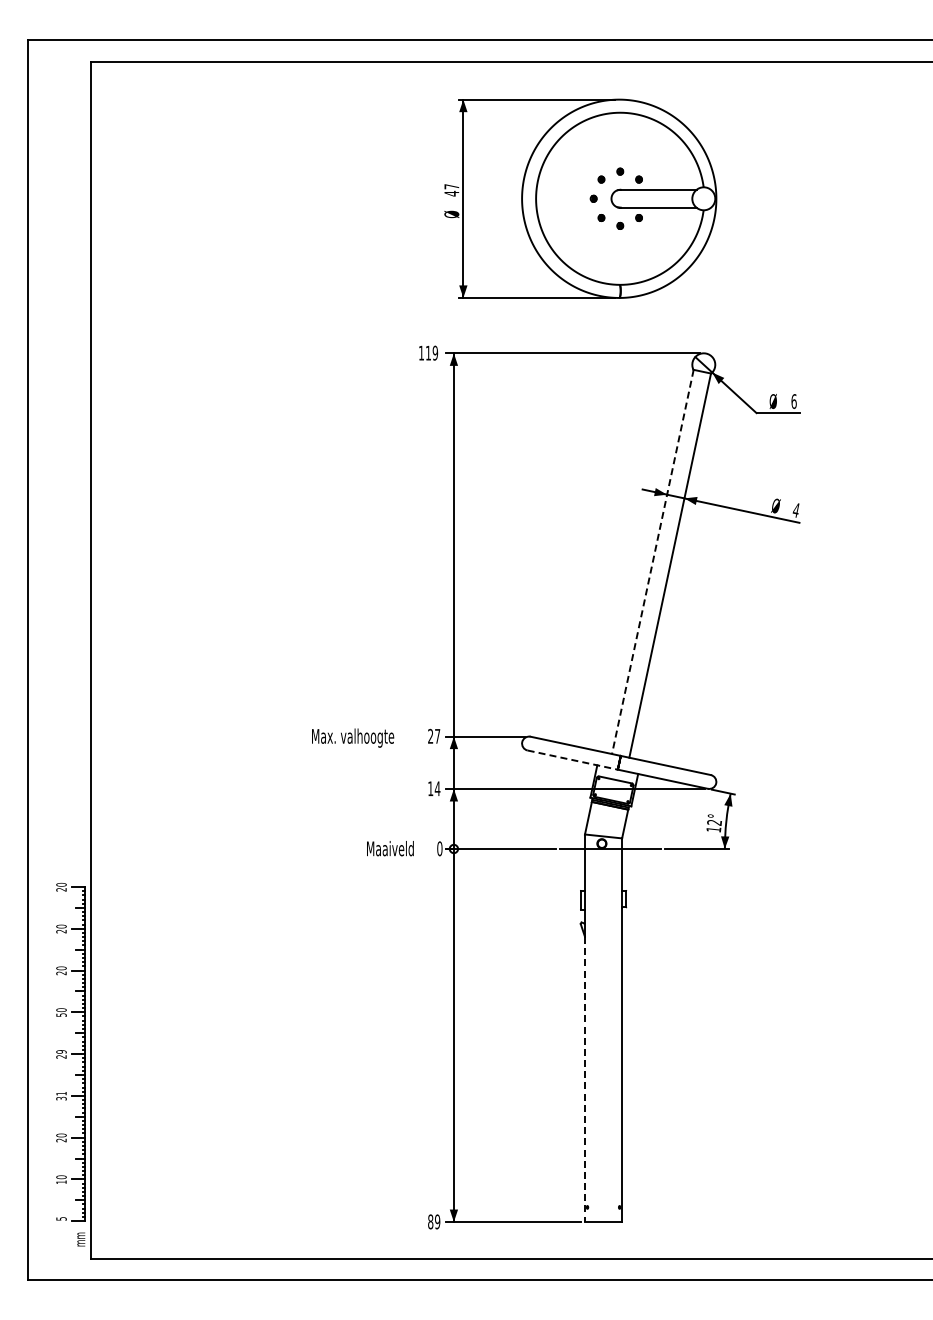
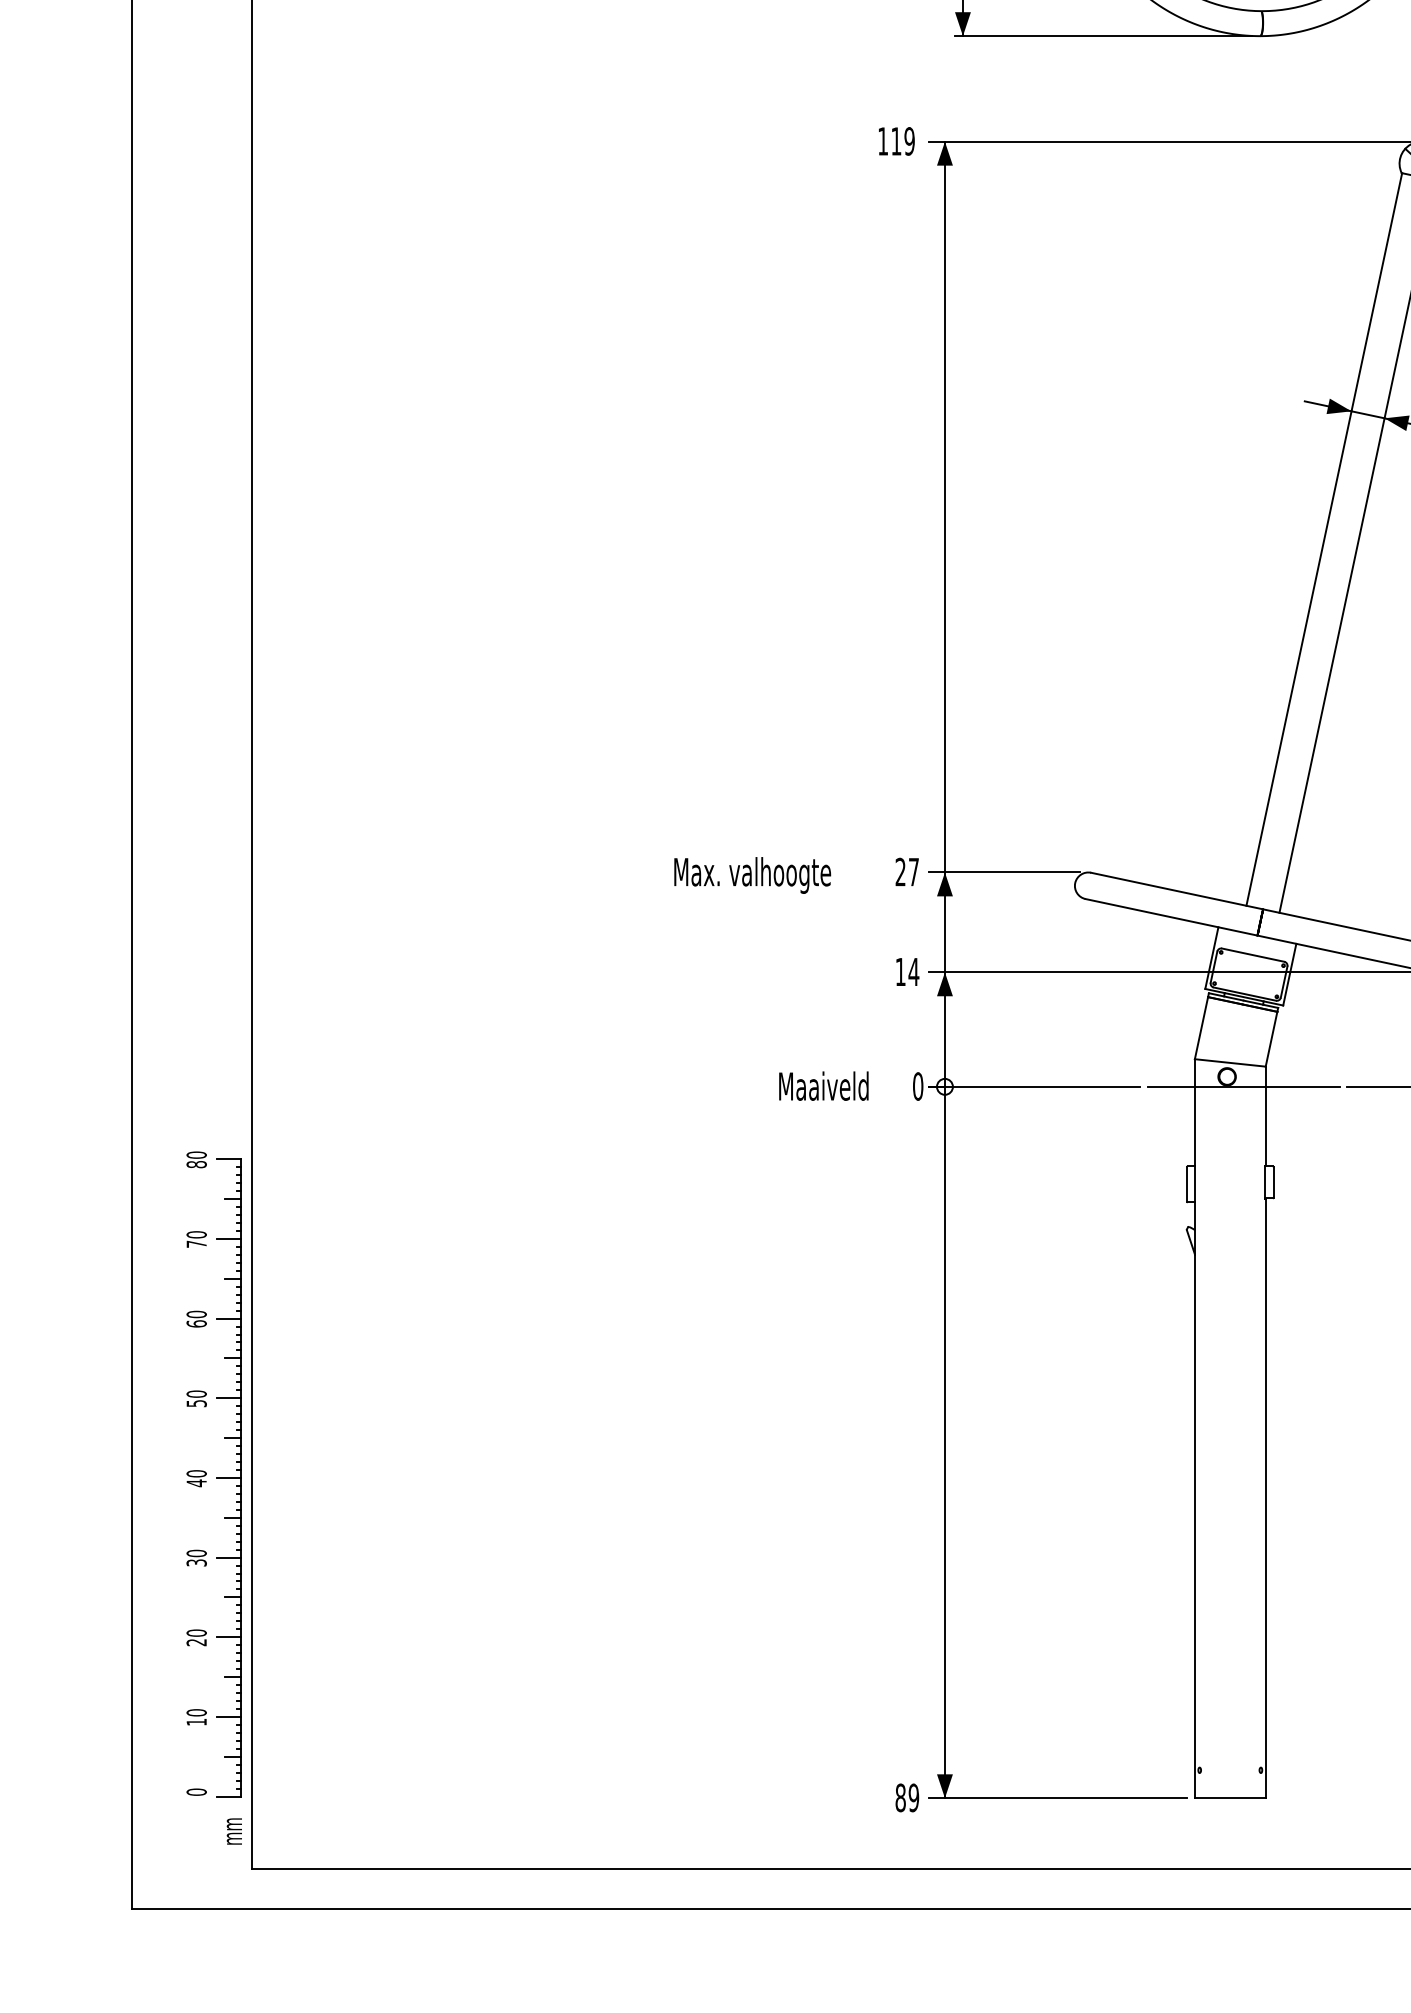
line: (652, 562) -> (1323, 540), dashed -> solid
line: (573, 760) -> (1172, 918), dashed -> solid
text: (61, 889) -> (196, 1164), 20 -> 80
text: (61, 931) -> (196, 1244), 20 -> 70
text: (61, 973) -> (196, 1324), 20 -> 60
text: (61, 1054) -> (196, 1478), 29 -> 40
line: (584, 1080) -> (1193, 1528), dashed -> solid
text: (61, 1093) -> (196, 1553), 31 -> 30
text: (61, 1218) -> (196, 1791), 5 -> 0

